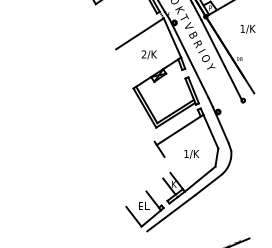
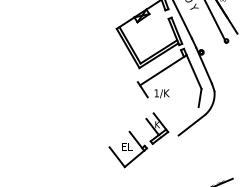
text: (191, 154) -> (161, 93), moved
line: (199, 178) -> (182, 118), removed
line: (171, 213) -> (154, 153), removed

